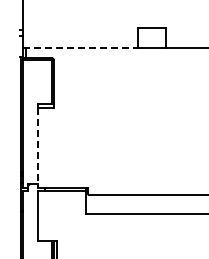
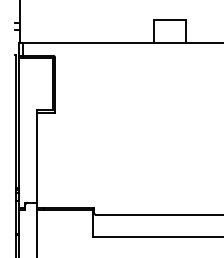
line: (81, 47) -> (87, 43), dashed -> solid
line: (38, 148) -> (37, 160), dashed -> solid

